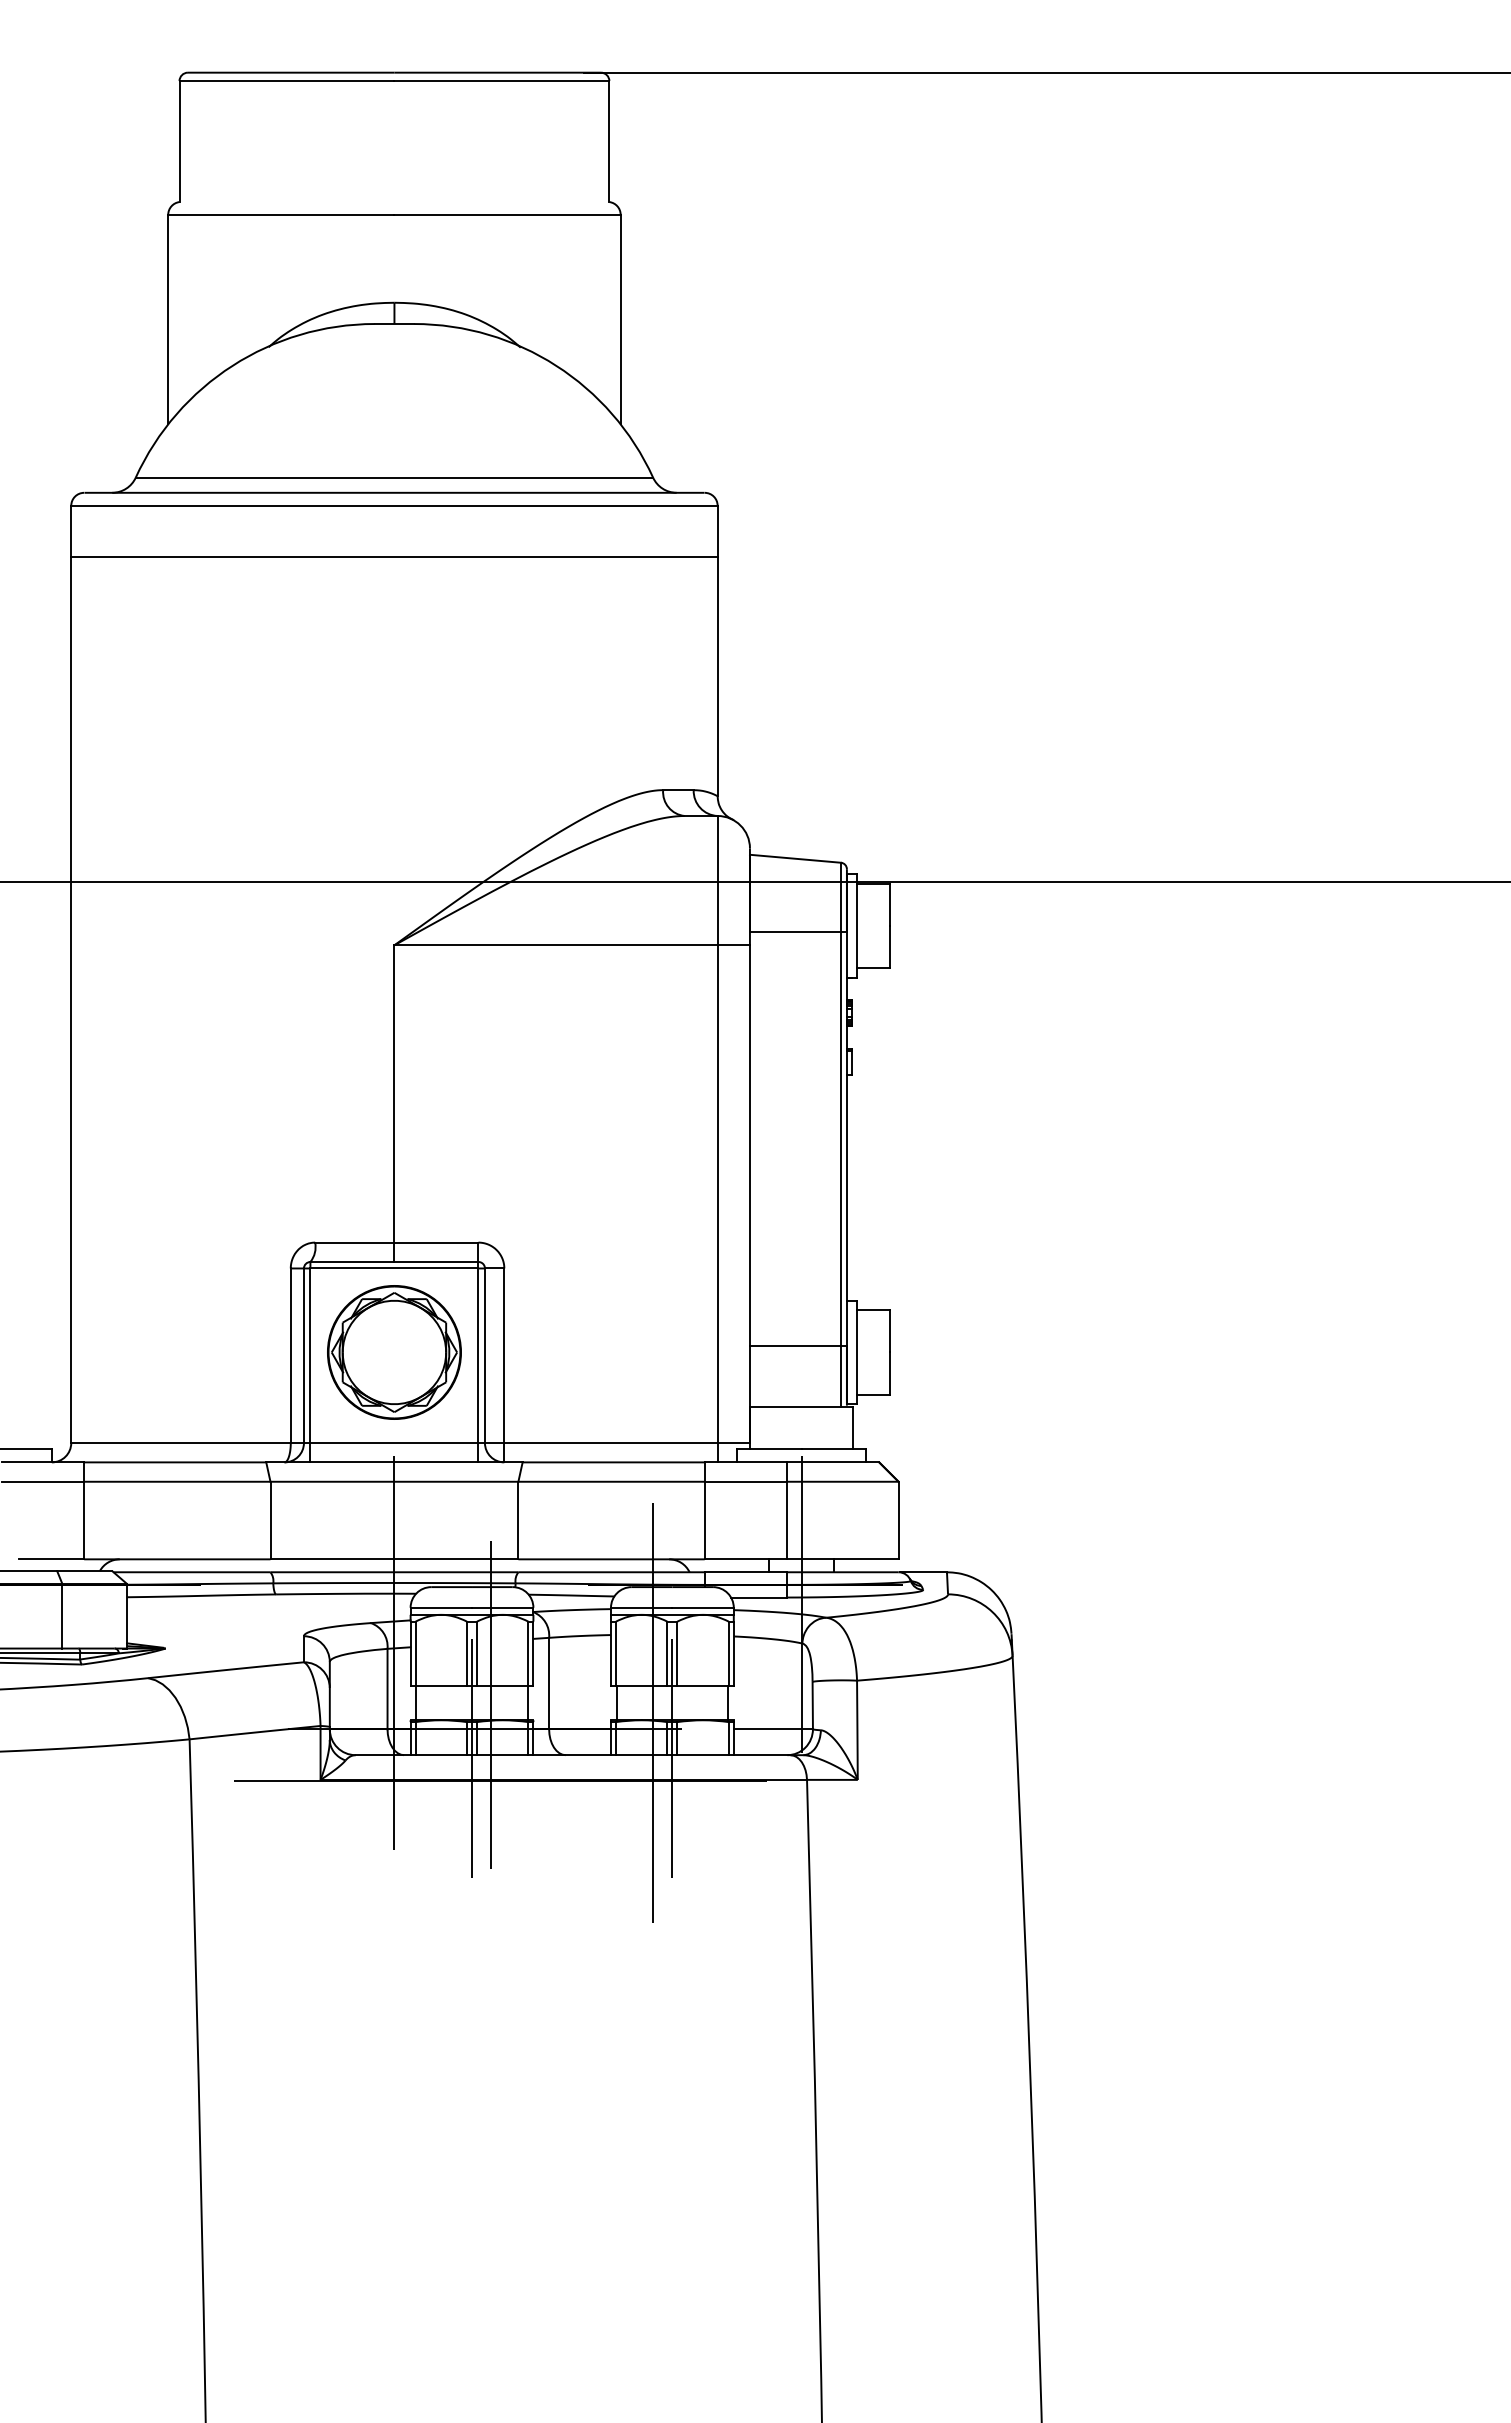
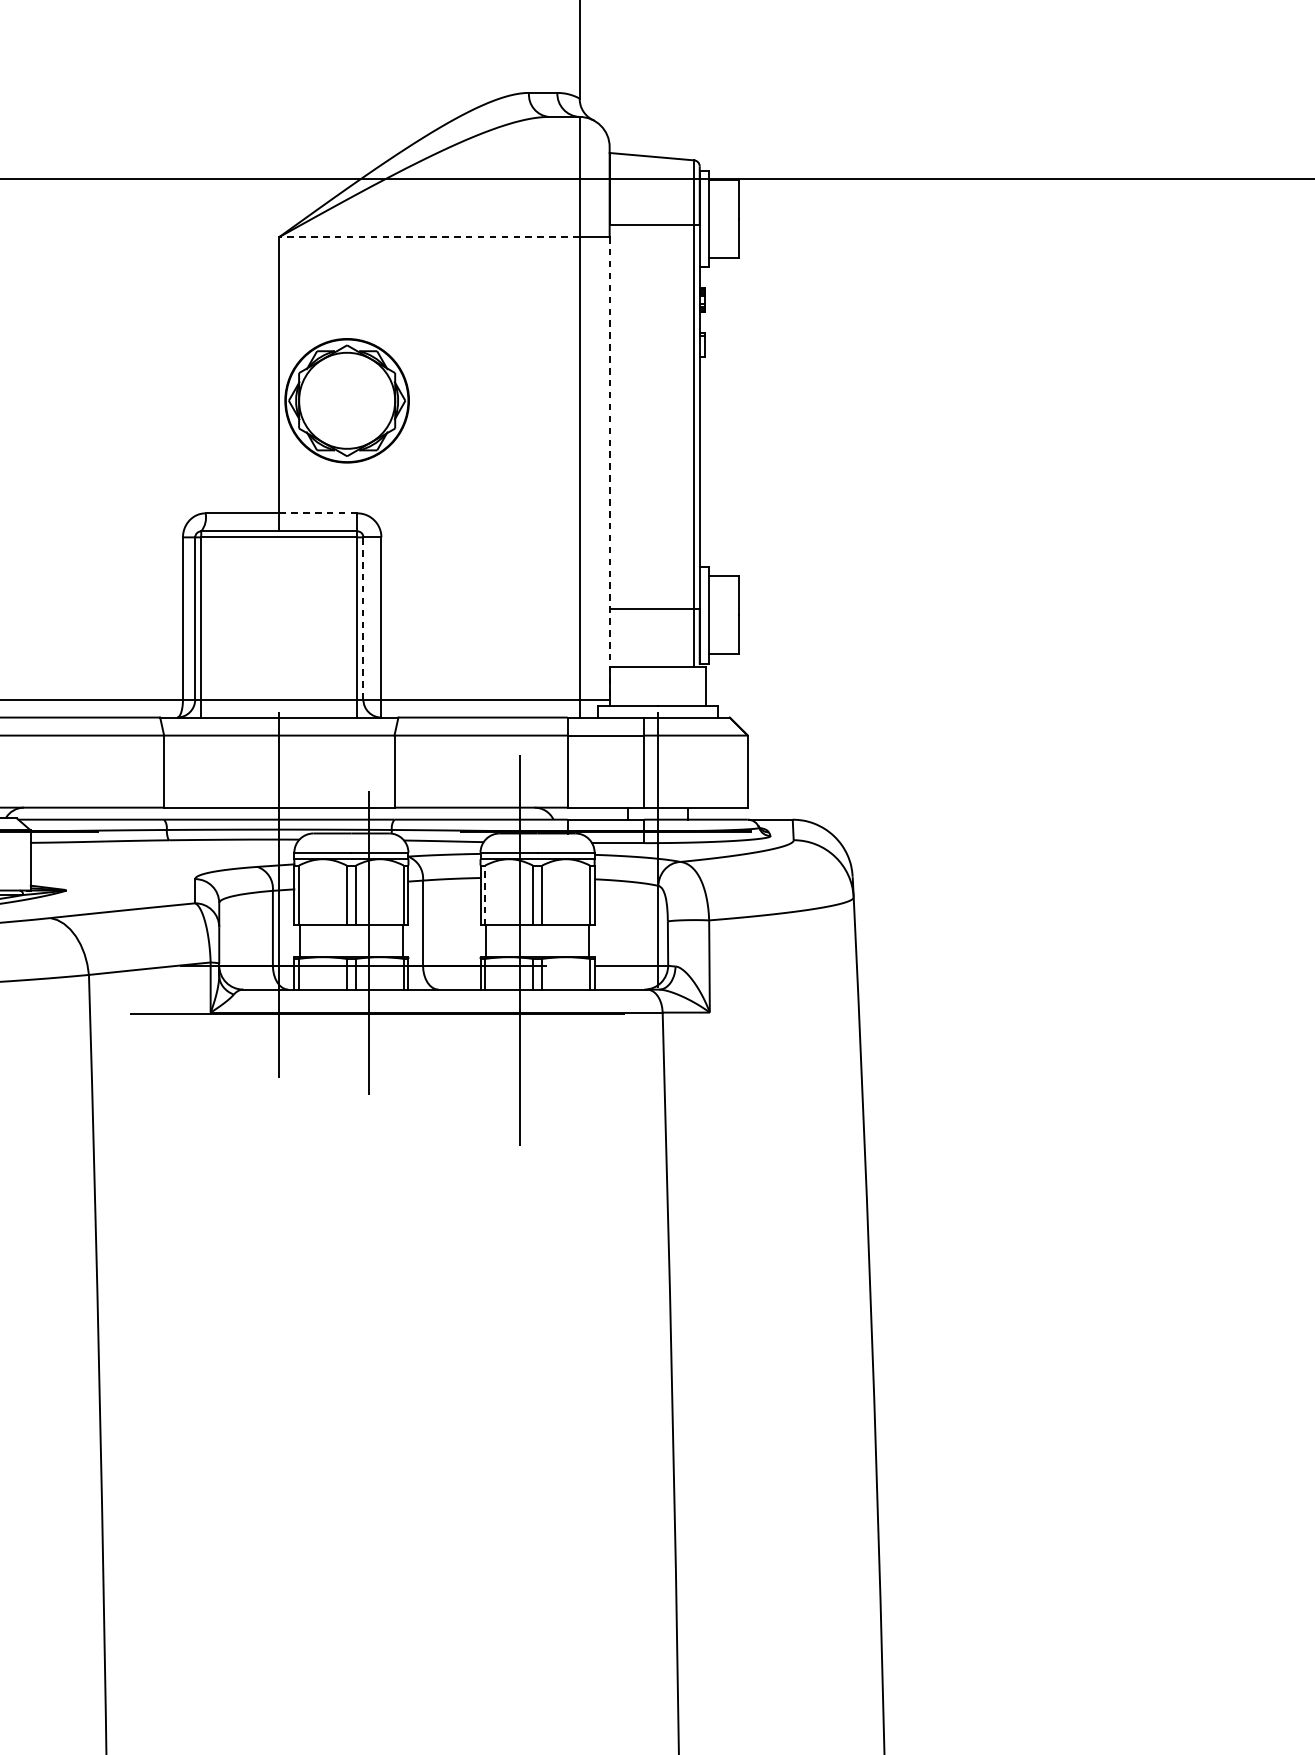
line: (556, 945) -> (429, 237), solid -> dashed
line: (749, 1194) -> (609, 468), solid -> dashed
line: (436, 1242) -> (318, 513), solid -> dashed
part: (394, 1352) -> (347, 400), moved
line: (484, 1355) -> (362, 618), solid -> dashed
line: (616, 1653) -> (485, 895), solid -> dashed
line: (472, 1757) -> (351, 991), removed
line: (672, 1757) -> (537, 991), removed

